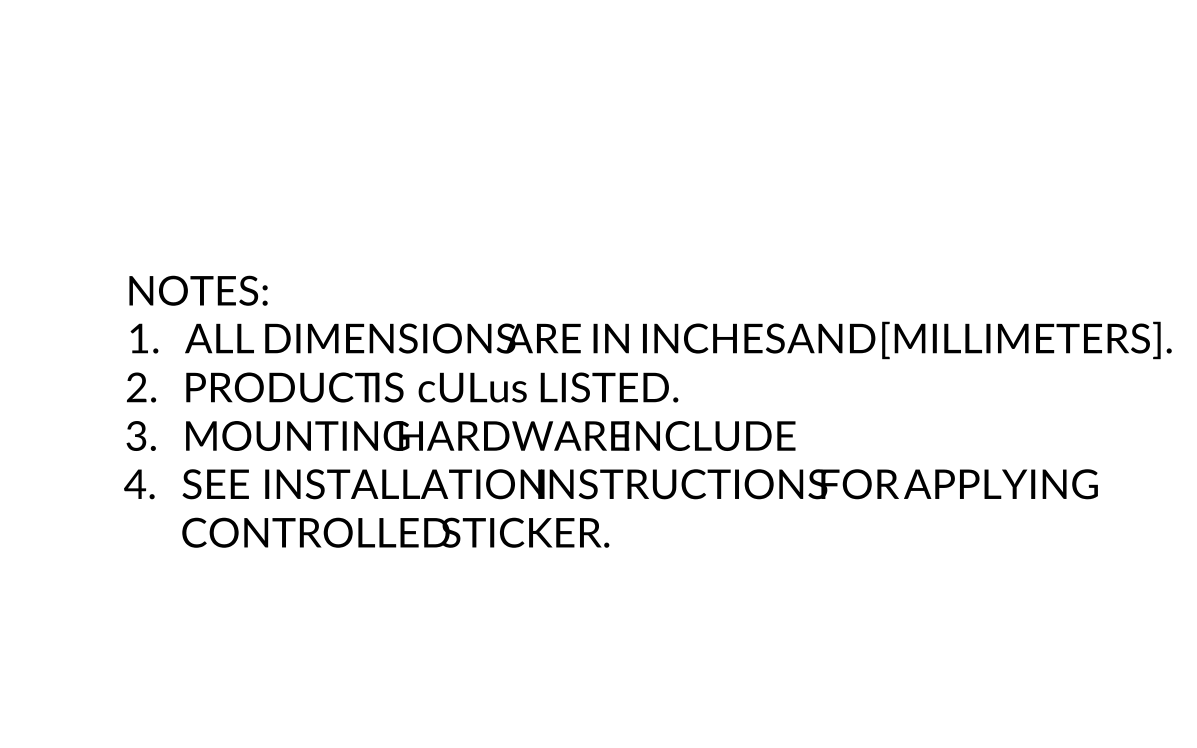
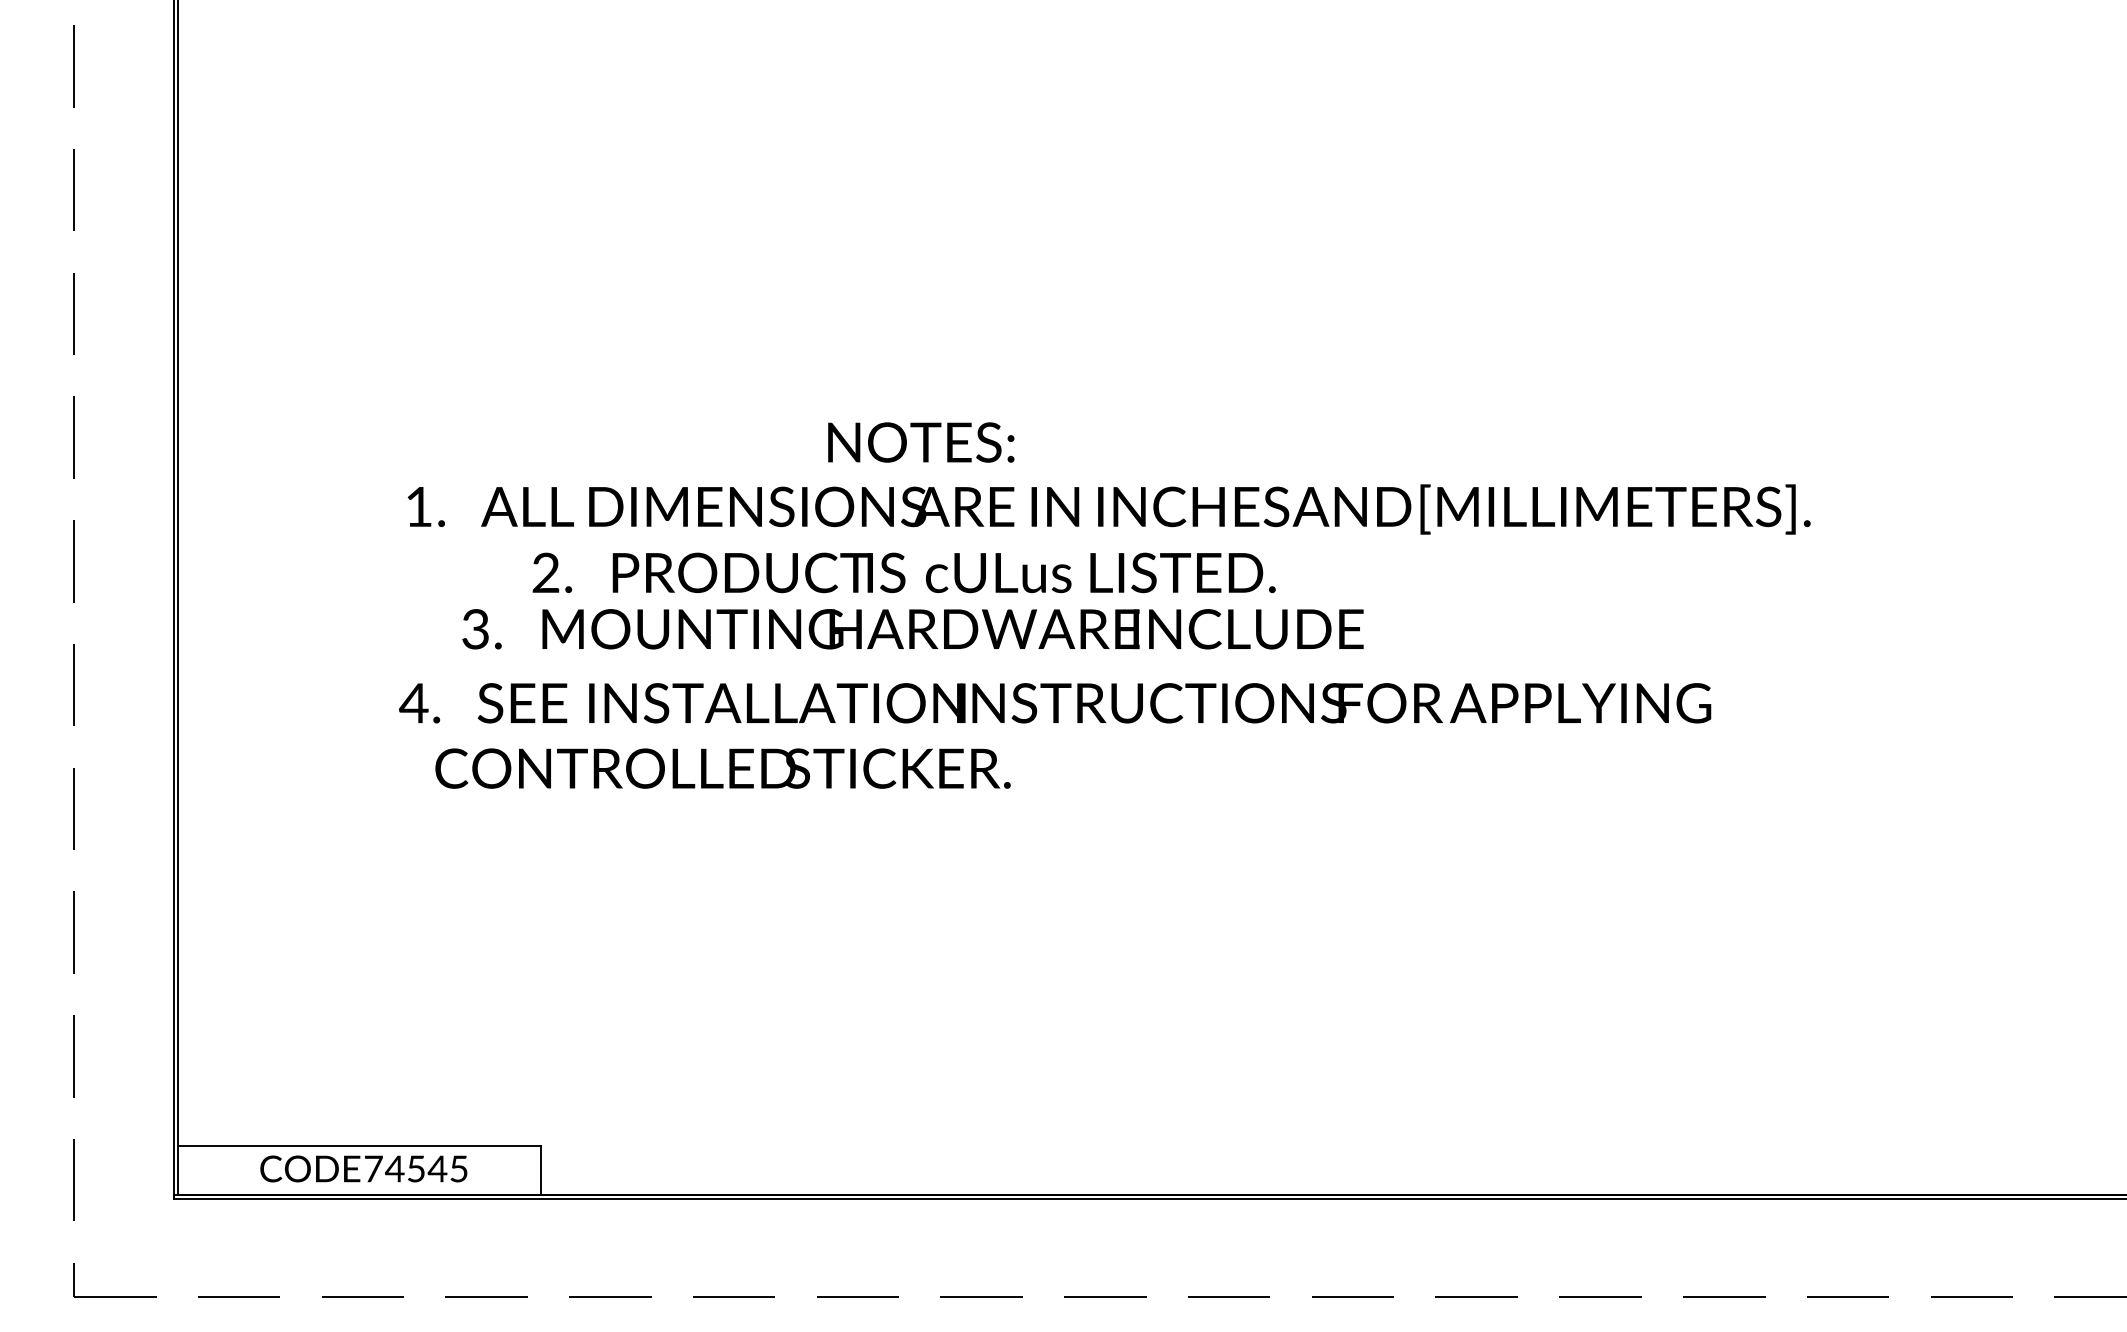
text: (198, 290) -> (921, 442), moved
text: (402, 387) -> (903, 572), moved
text: (460, 436) -> (912, 629), moved
text: (395, 532) -> (722, 768), moved

